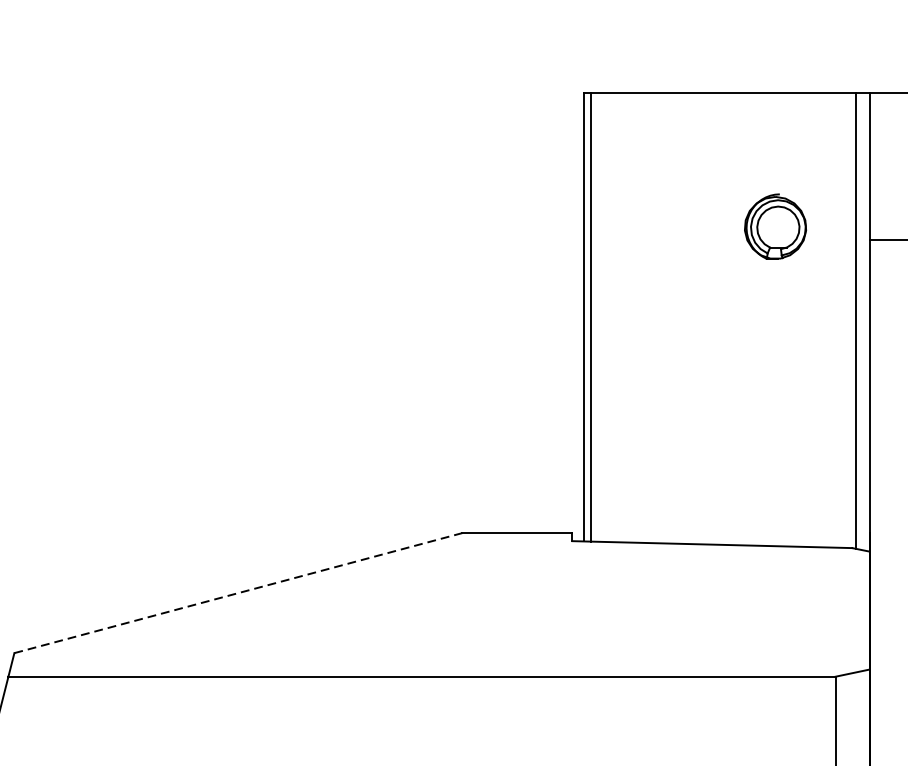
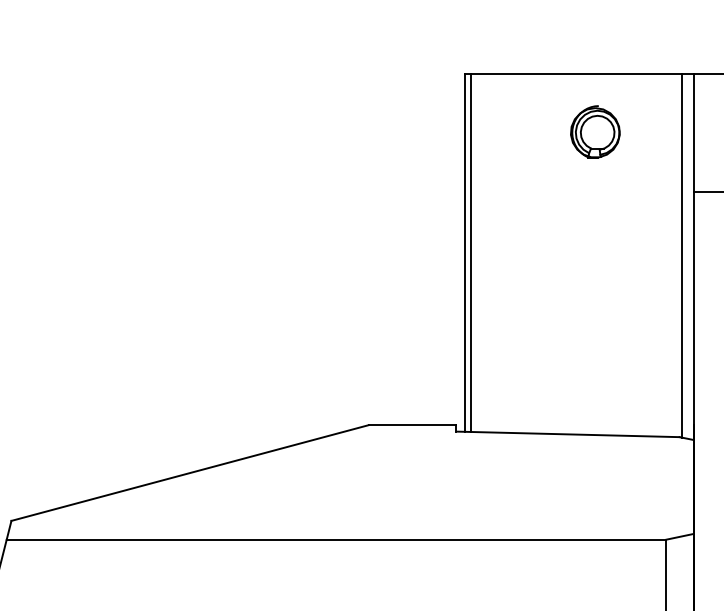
part: (775, 226) -> (595, 131), moved
line: (238, 593) -> (190, 473), dashed -> solid

